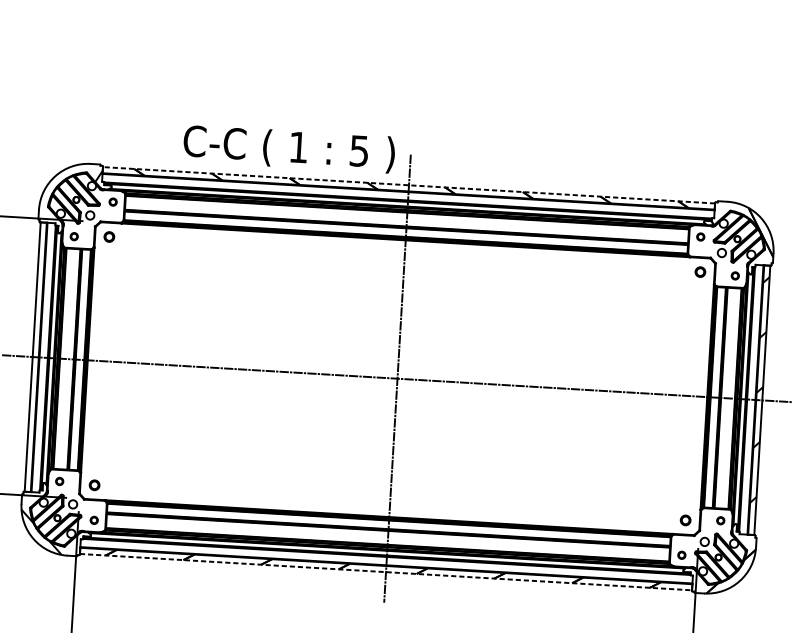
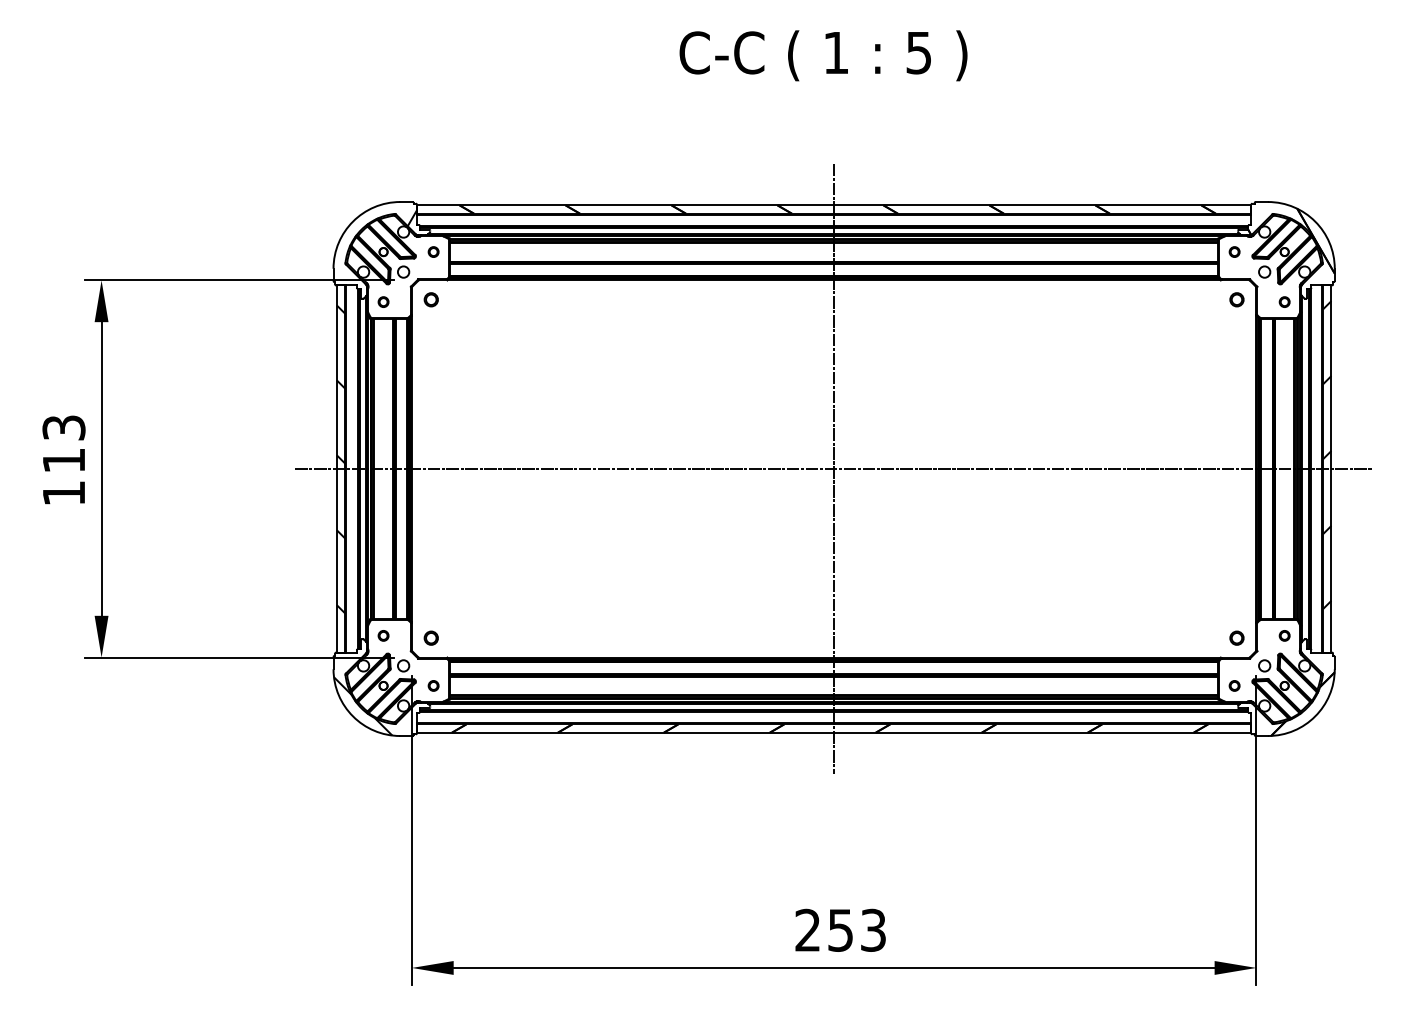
text: (289, 148) -> (823, 55), moved
line: (408, 185) -> (833, 205), dashed -> solid
hatch: (35, 350) -> (340, 459), added
line: (386, 572) -> (834, 732), dashed -> solid

